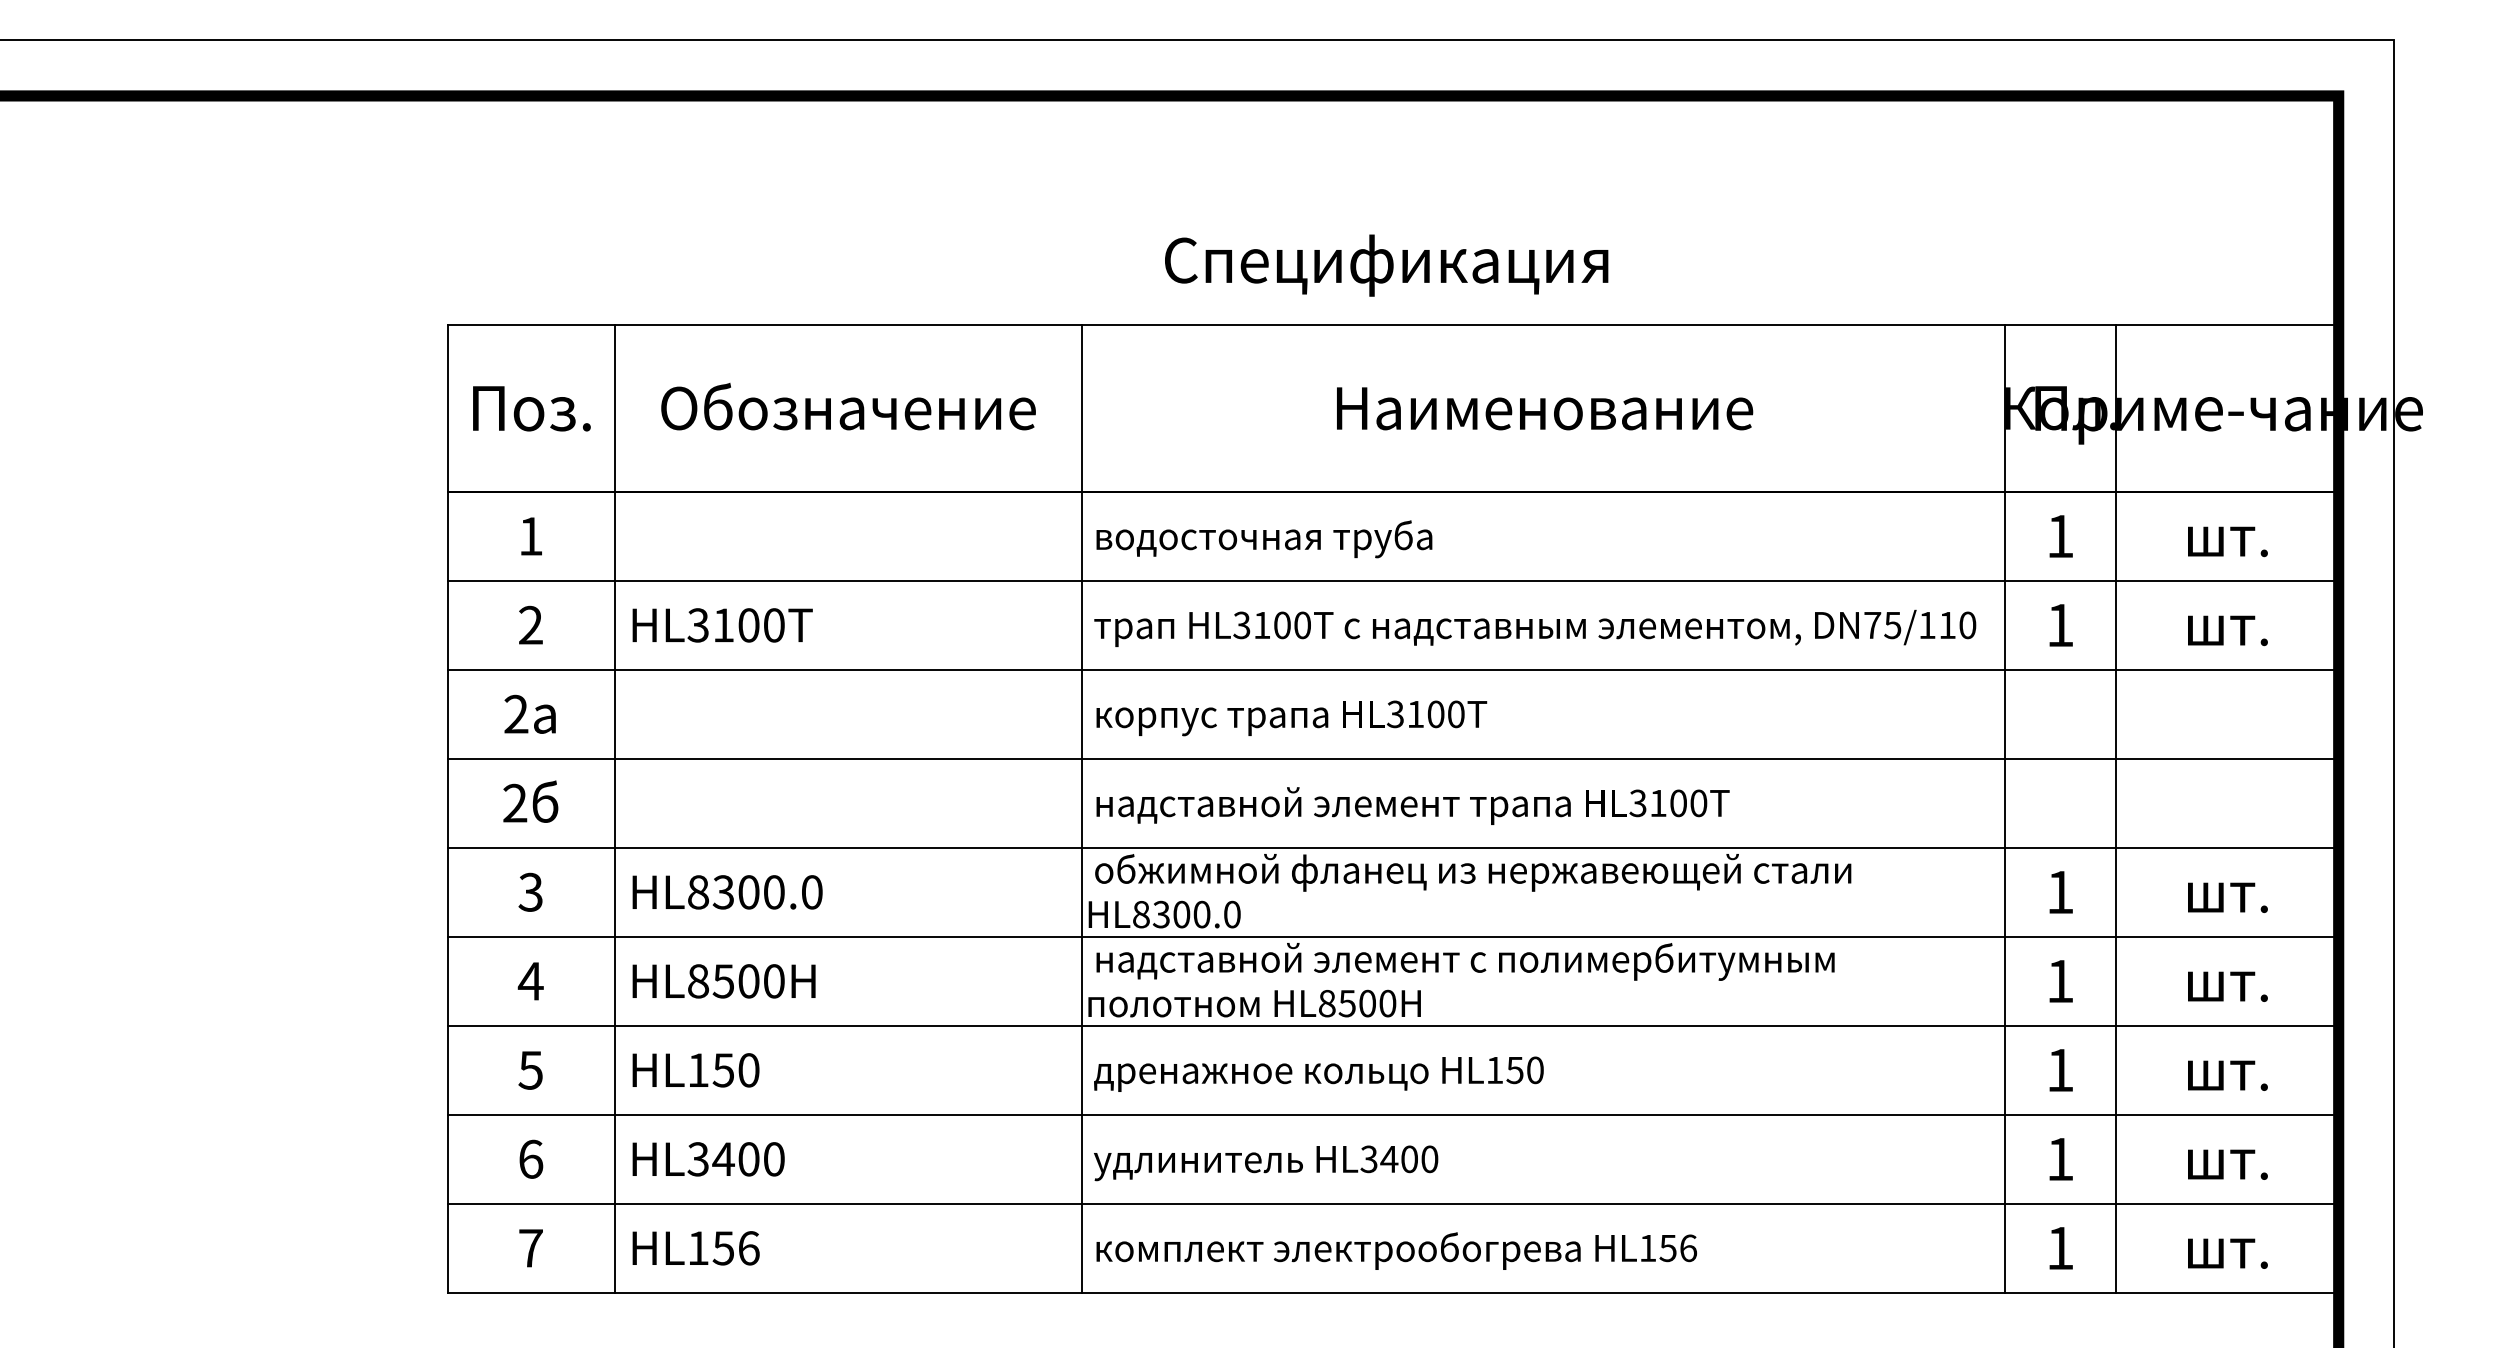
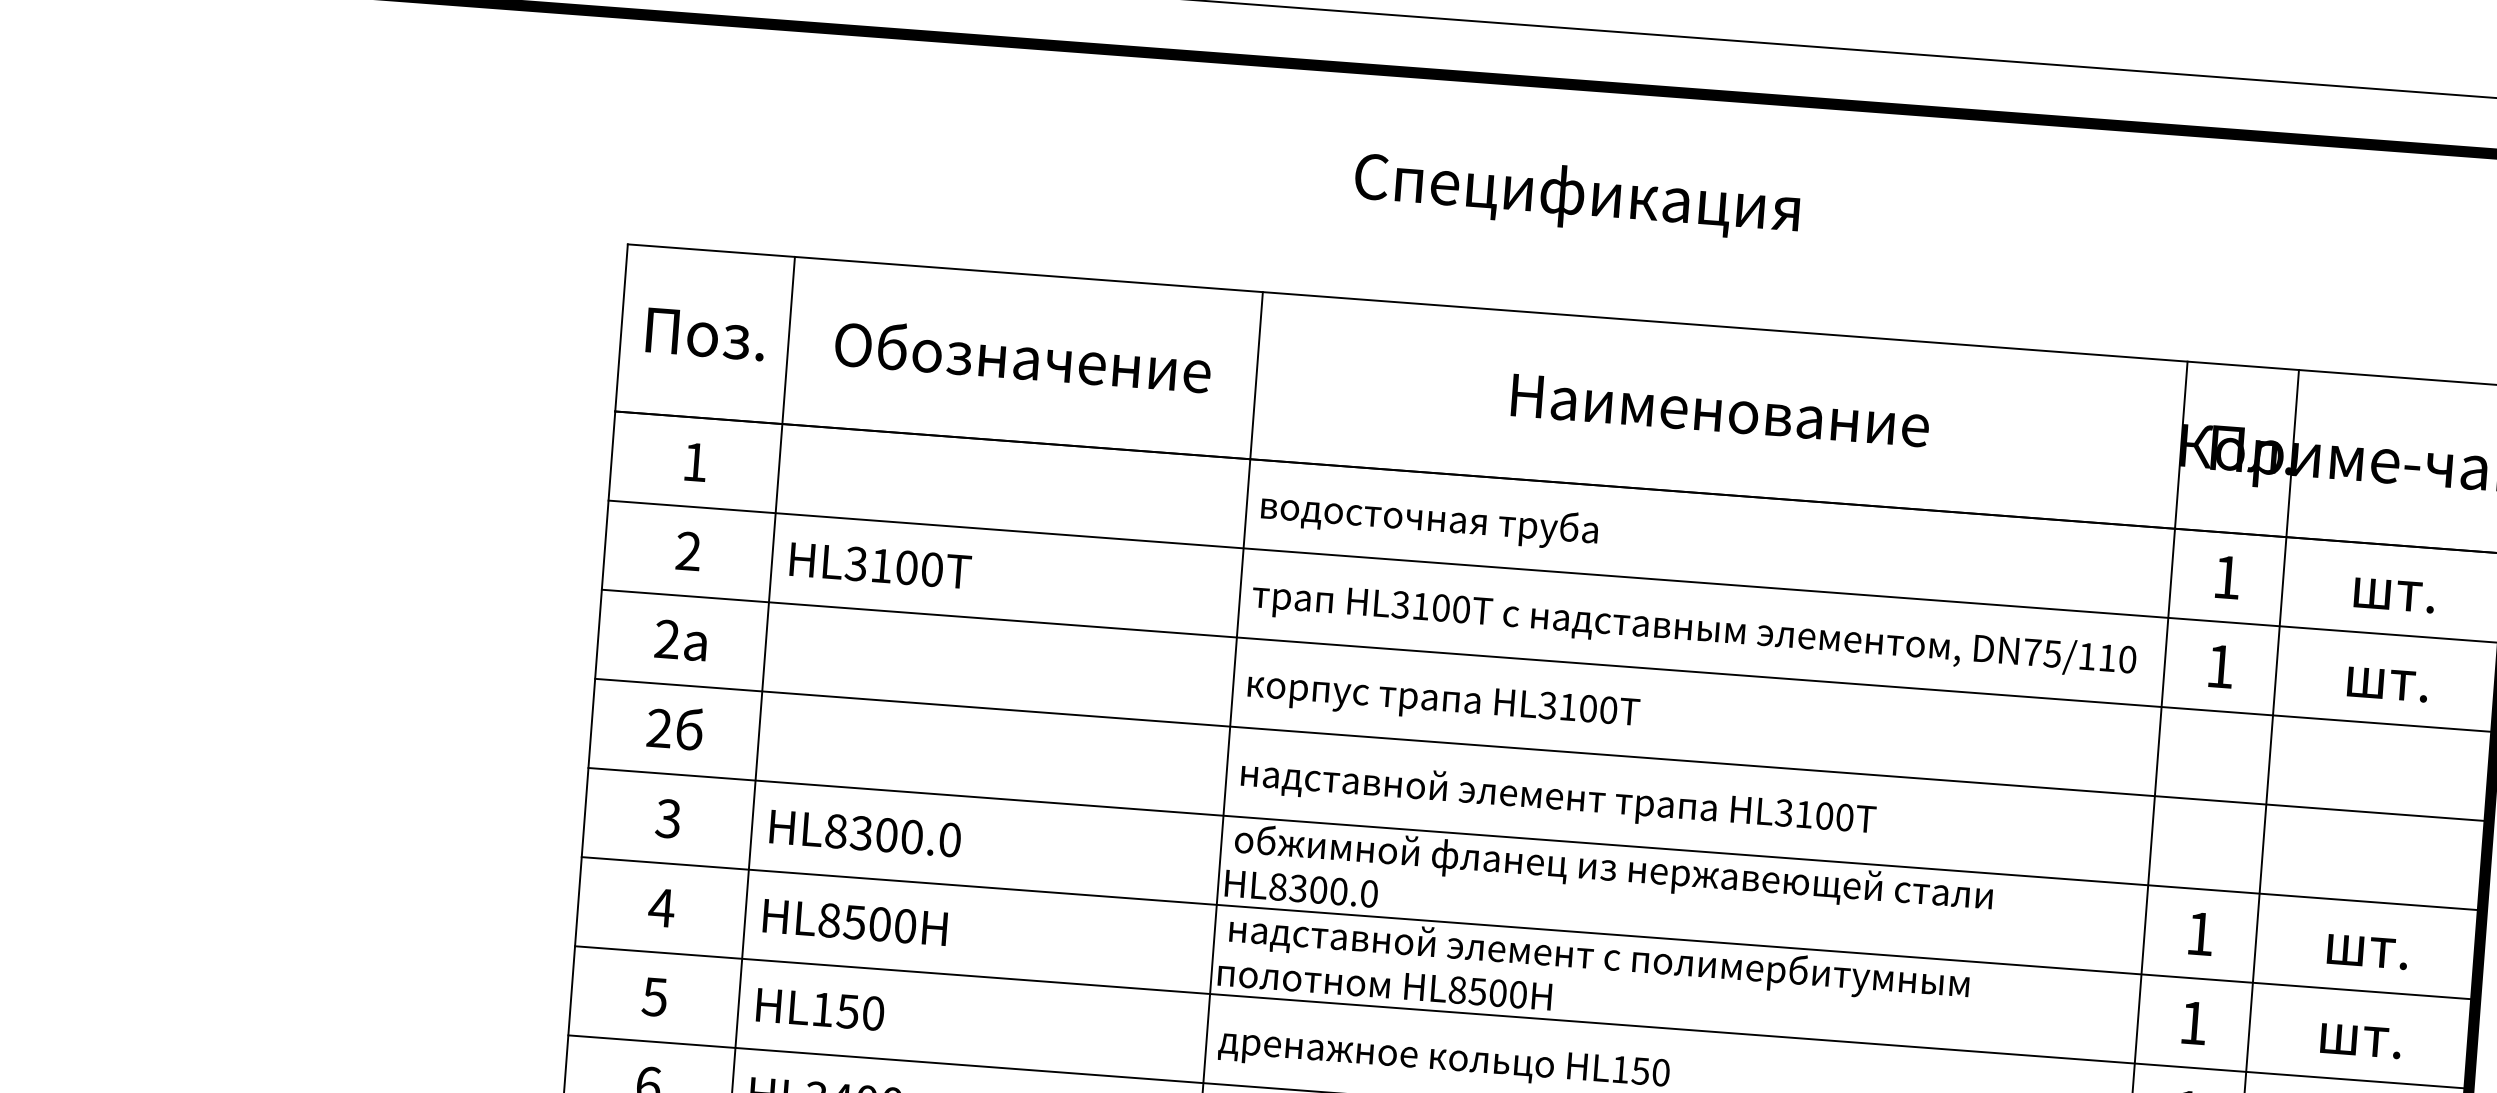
text: (1386, 265) -> (1576, 197), moved

